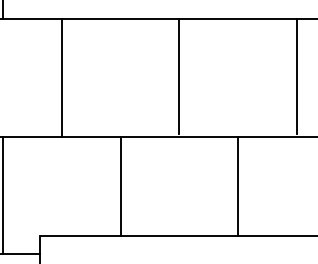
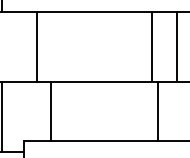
line: (179, 75) -> (152, 45), moved
line: (121, 186) -> (51, 111), moved
line: (238, 186) -> (158, 111), moved

